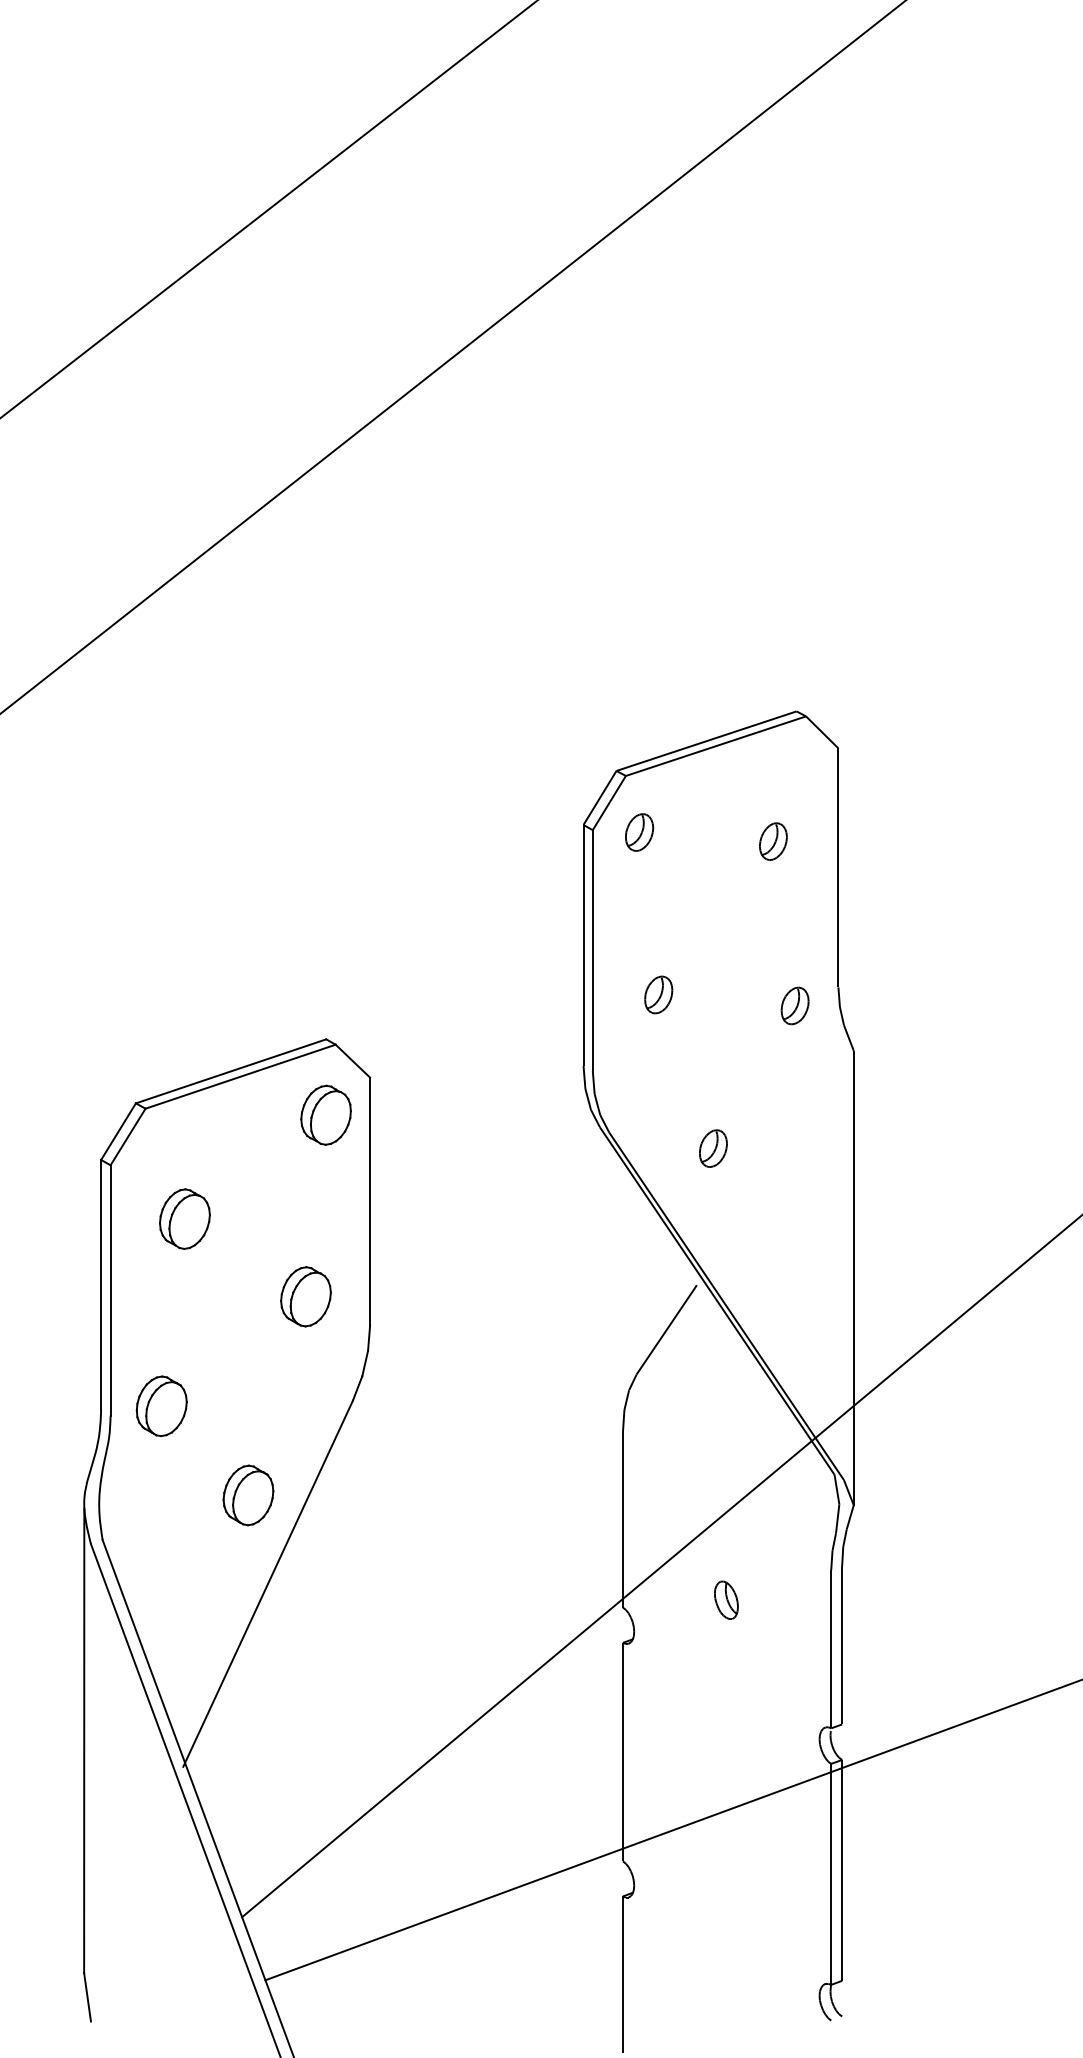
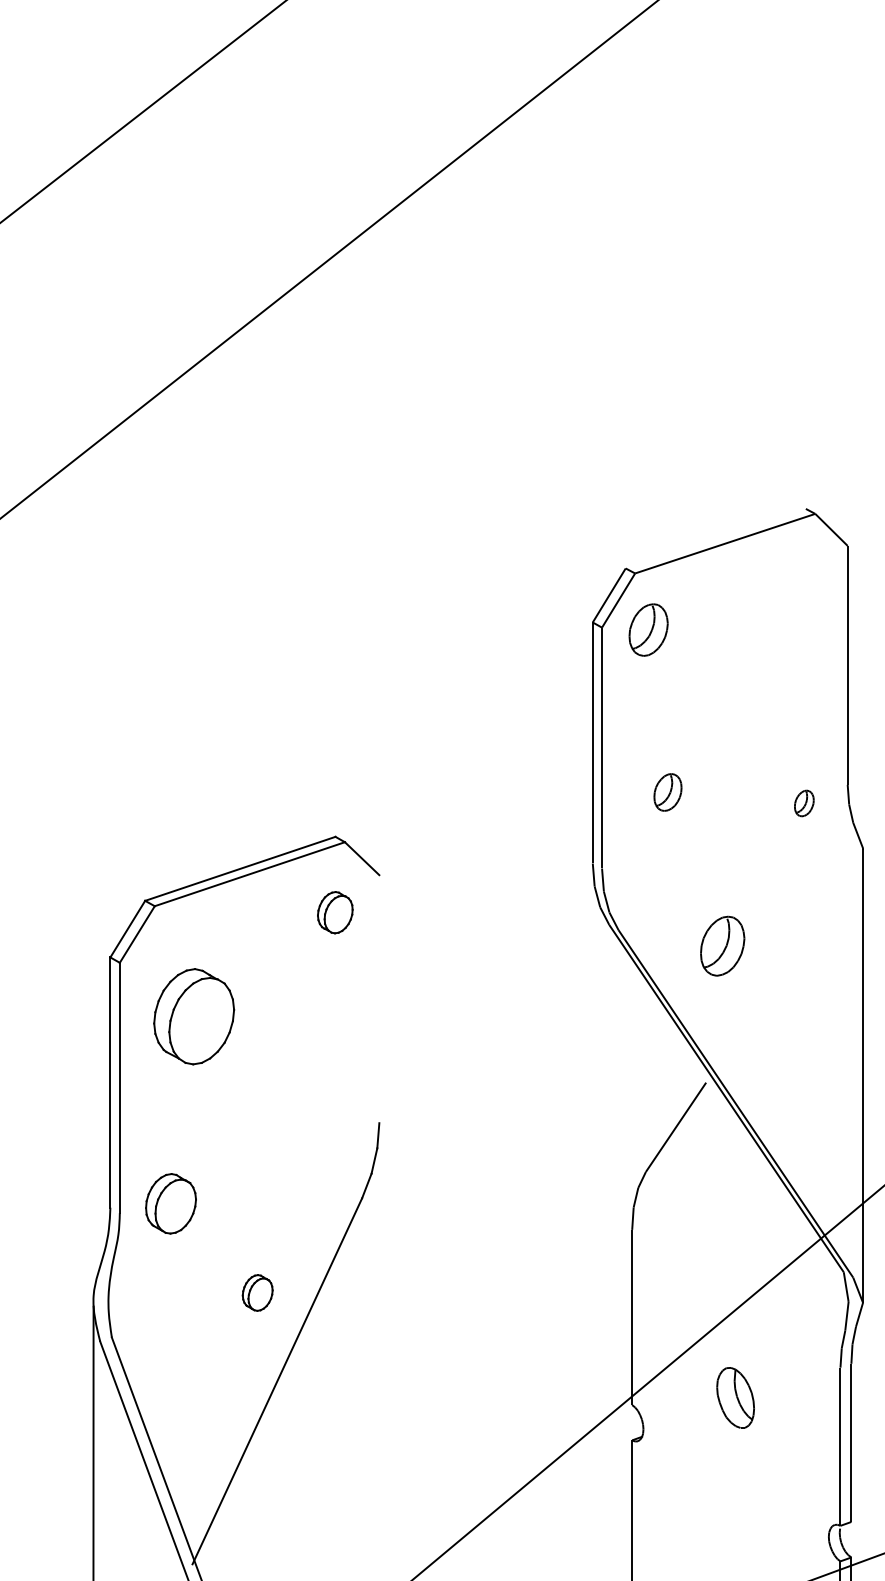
line: (706, 740) -> (715, 538), removed
part: (639, 832) -> (648, 630), size x1.4
part: (773, 841) -> (782, 639), removed
part: (794, 1005) -> (803, 803), size x0.7
part: (325, 1114) -> (334, 912), size x0.7
part: (713, 1148) -> (722, 946), size x1.6
line: (370, 1201) -> (379, 999), removed
part: (184, 1218) -> (193, 1016), size x1.6
part: (305, 1296) -> (314, 1094), removed
part: (248, 1495) -> (257, 1293), size x0.6
part: (726, 1599) -> (735, 1397), size x1.6

